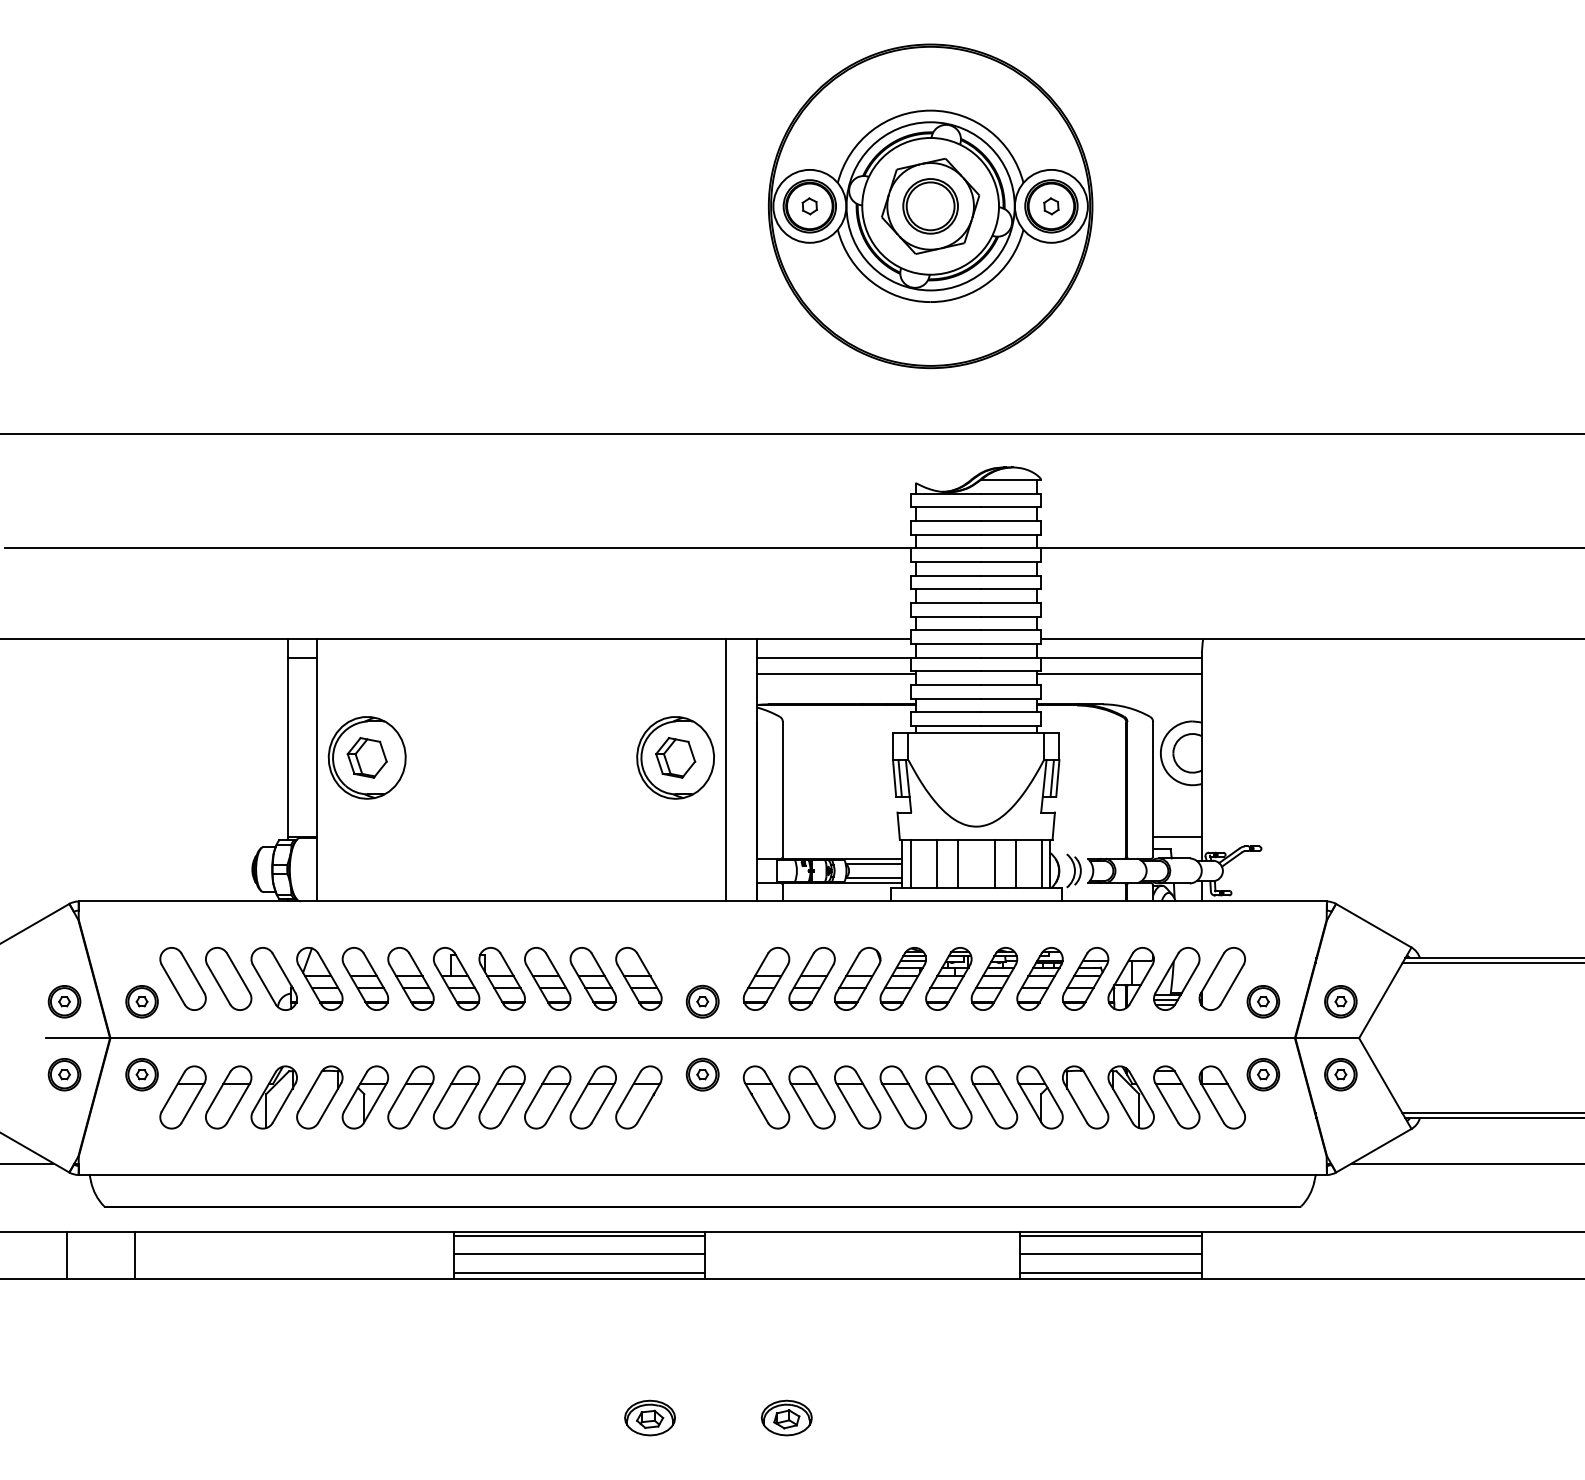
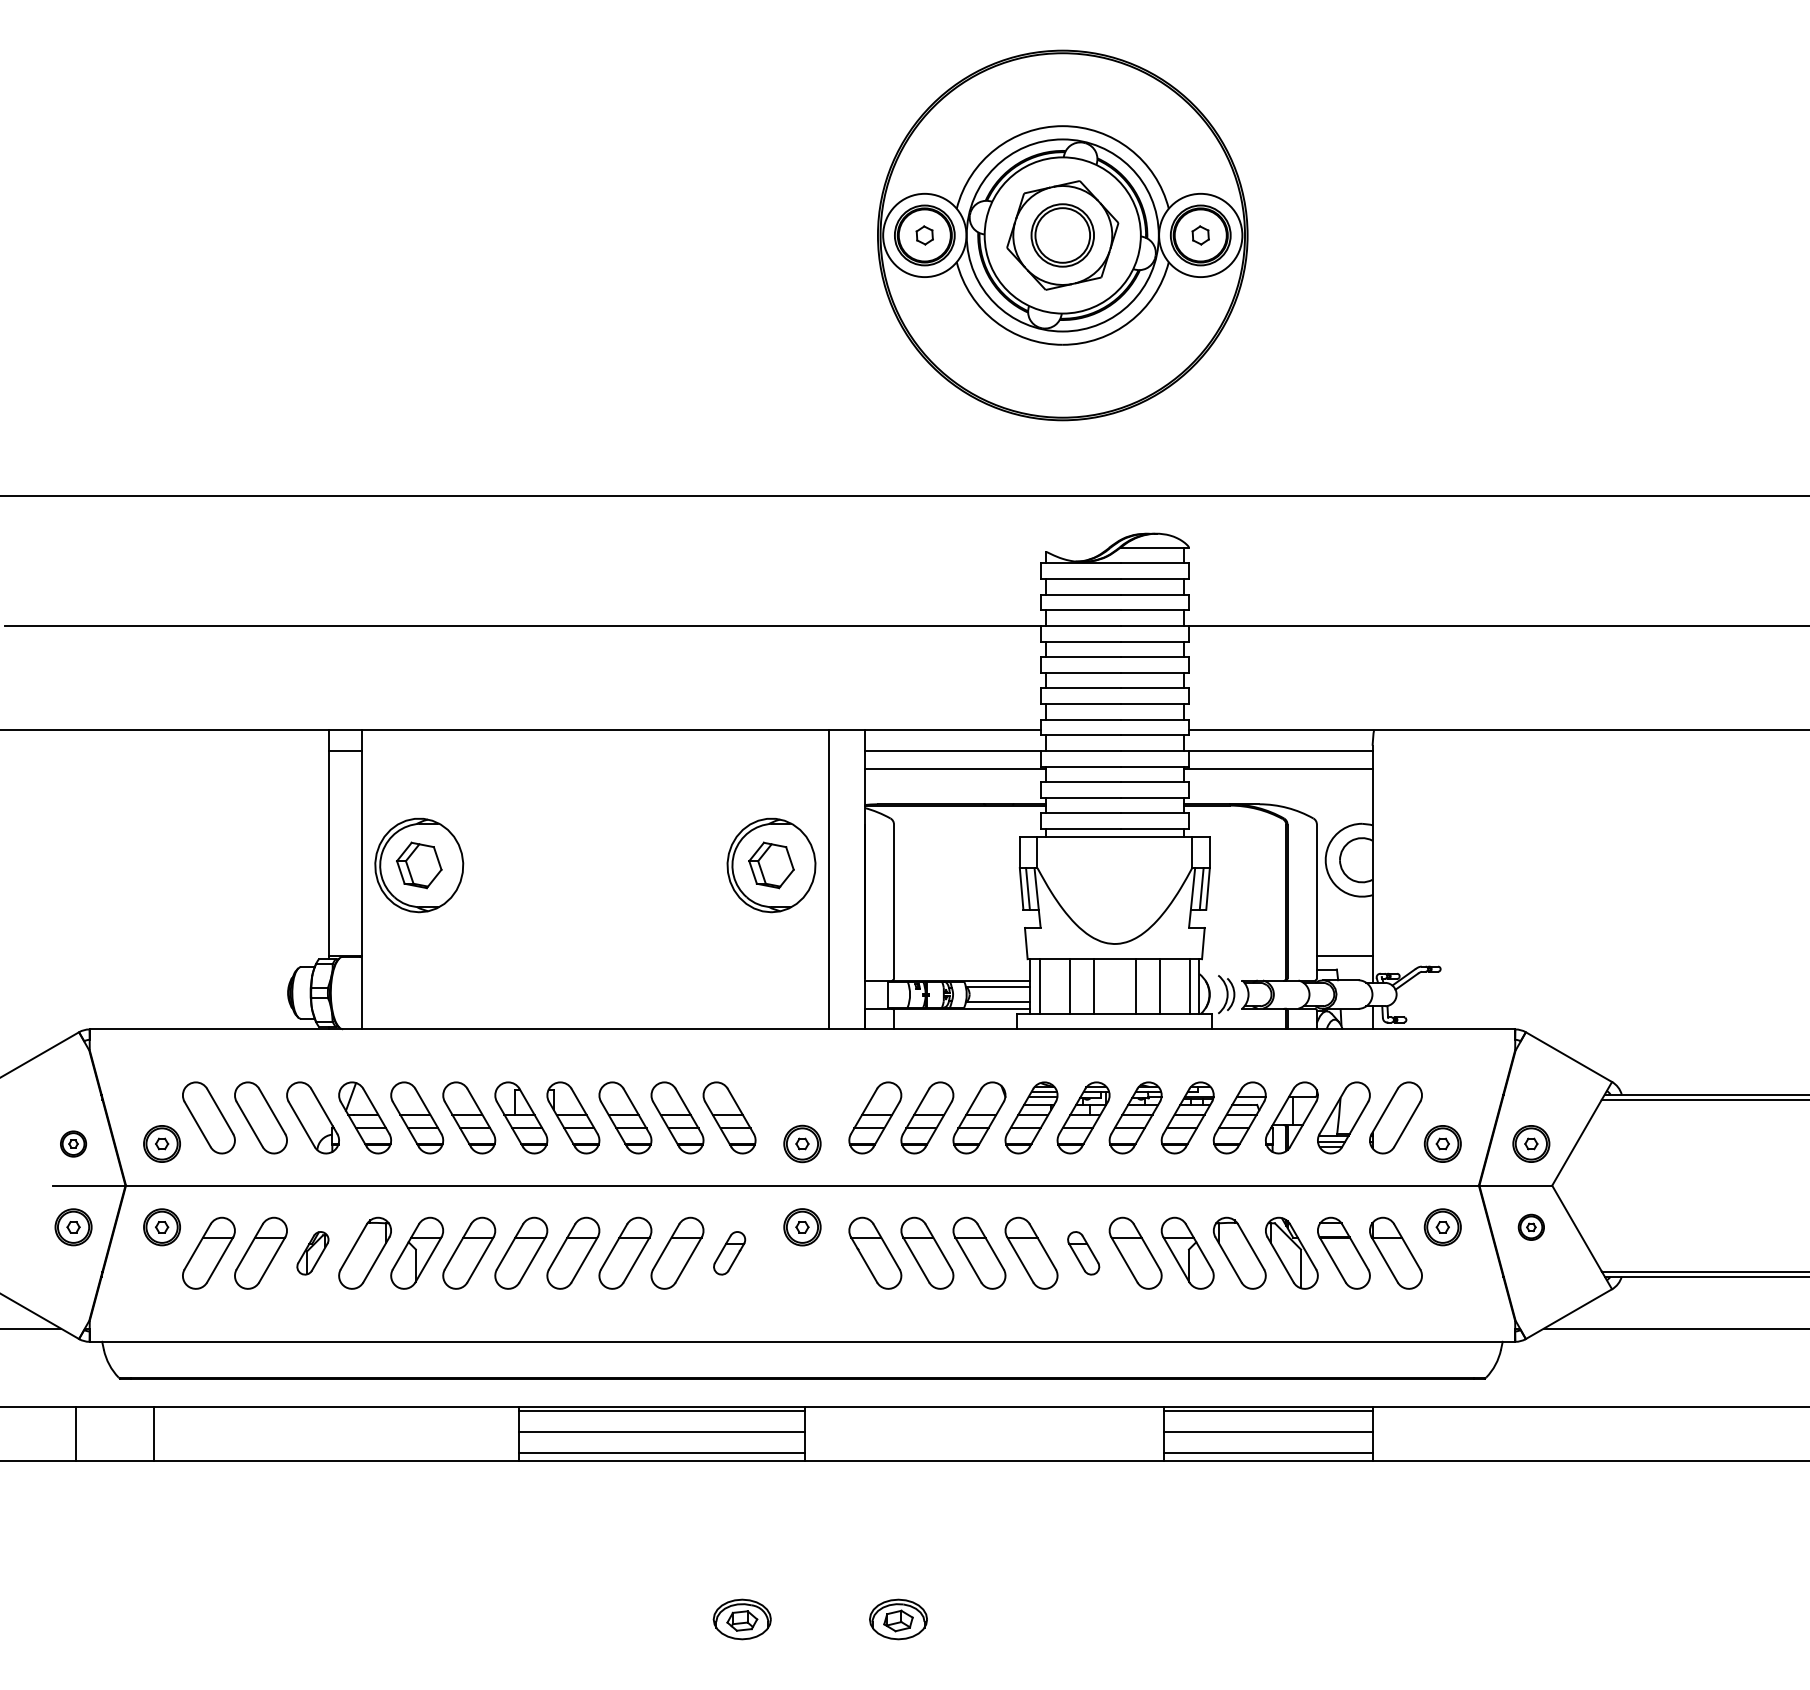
part: (64, 1001) -> (73, 1143), size x0.7
part: (1340, 1074) -> (1530, 1227), size x0.7
part: (273, 1097) -> (312, 1253), size x0.6
part: (638, 1097) -> (729, 1253), size x0.6
part: (948, 1097) -> (1083, 1253), size x0.6

